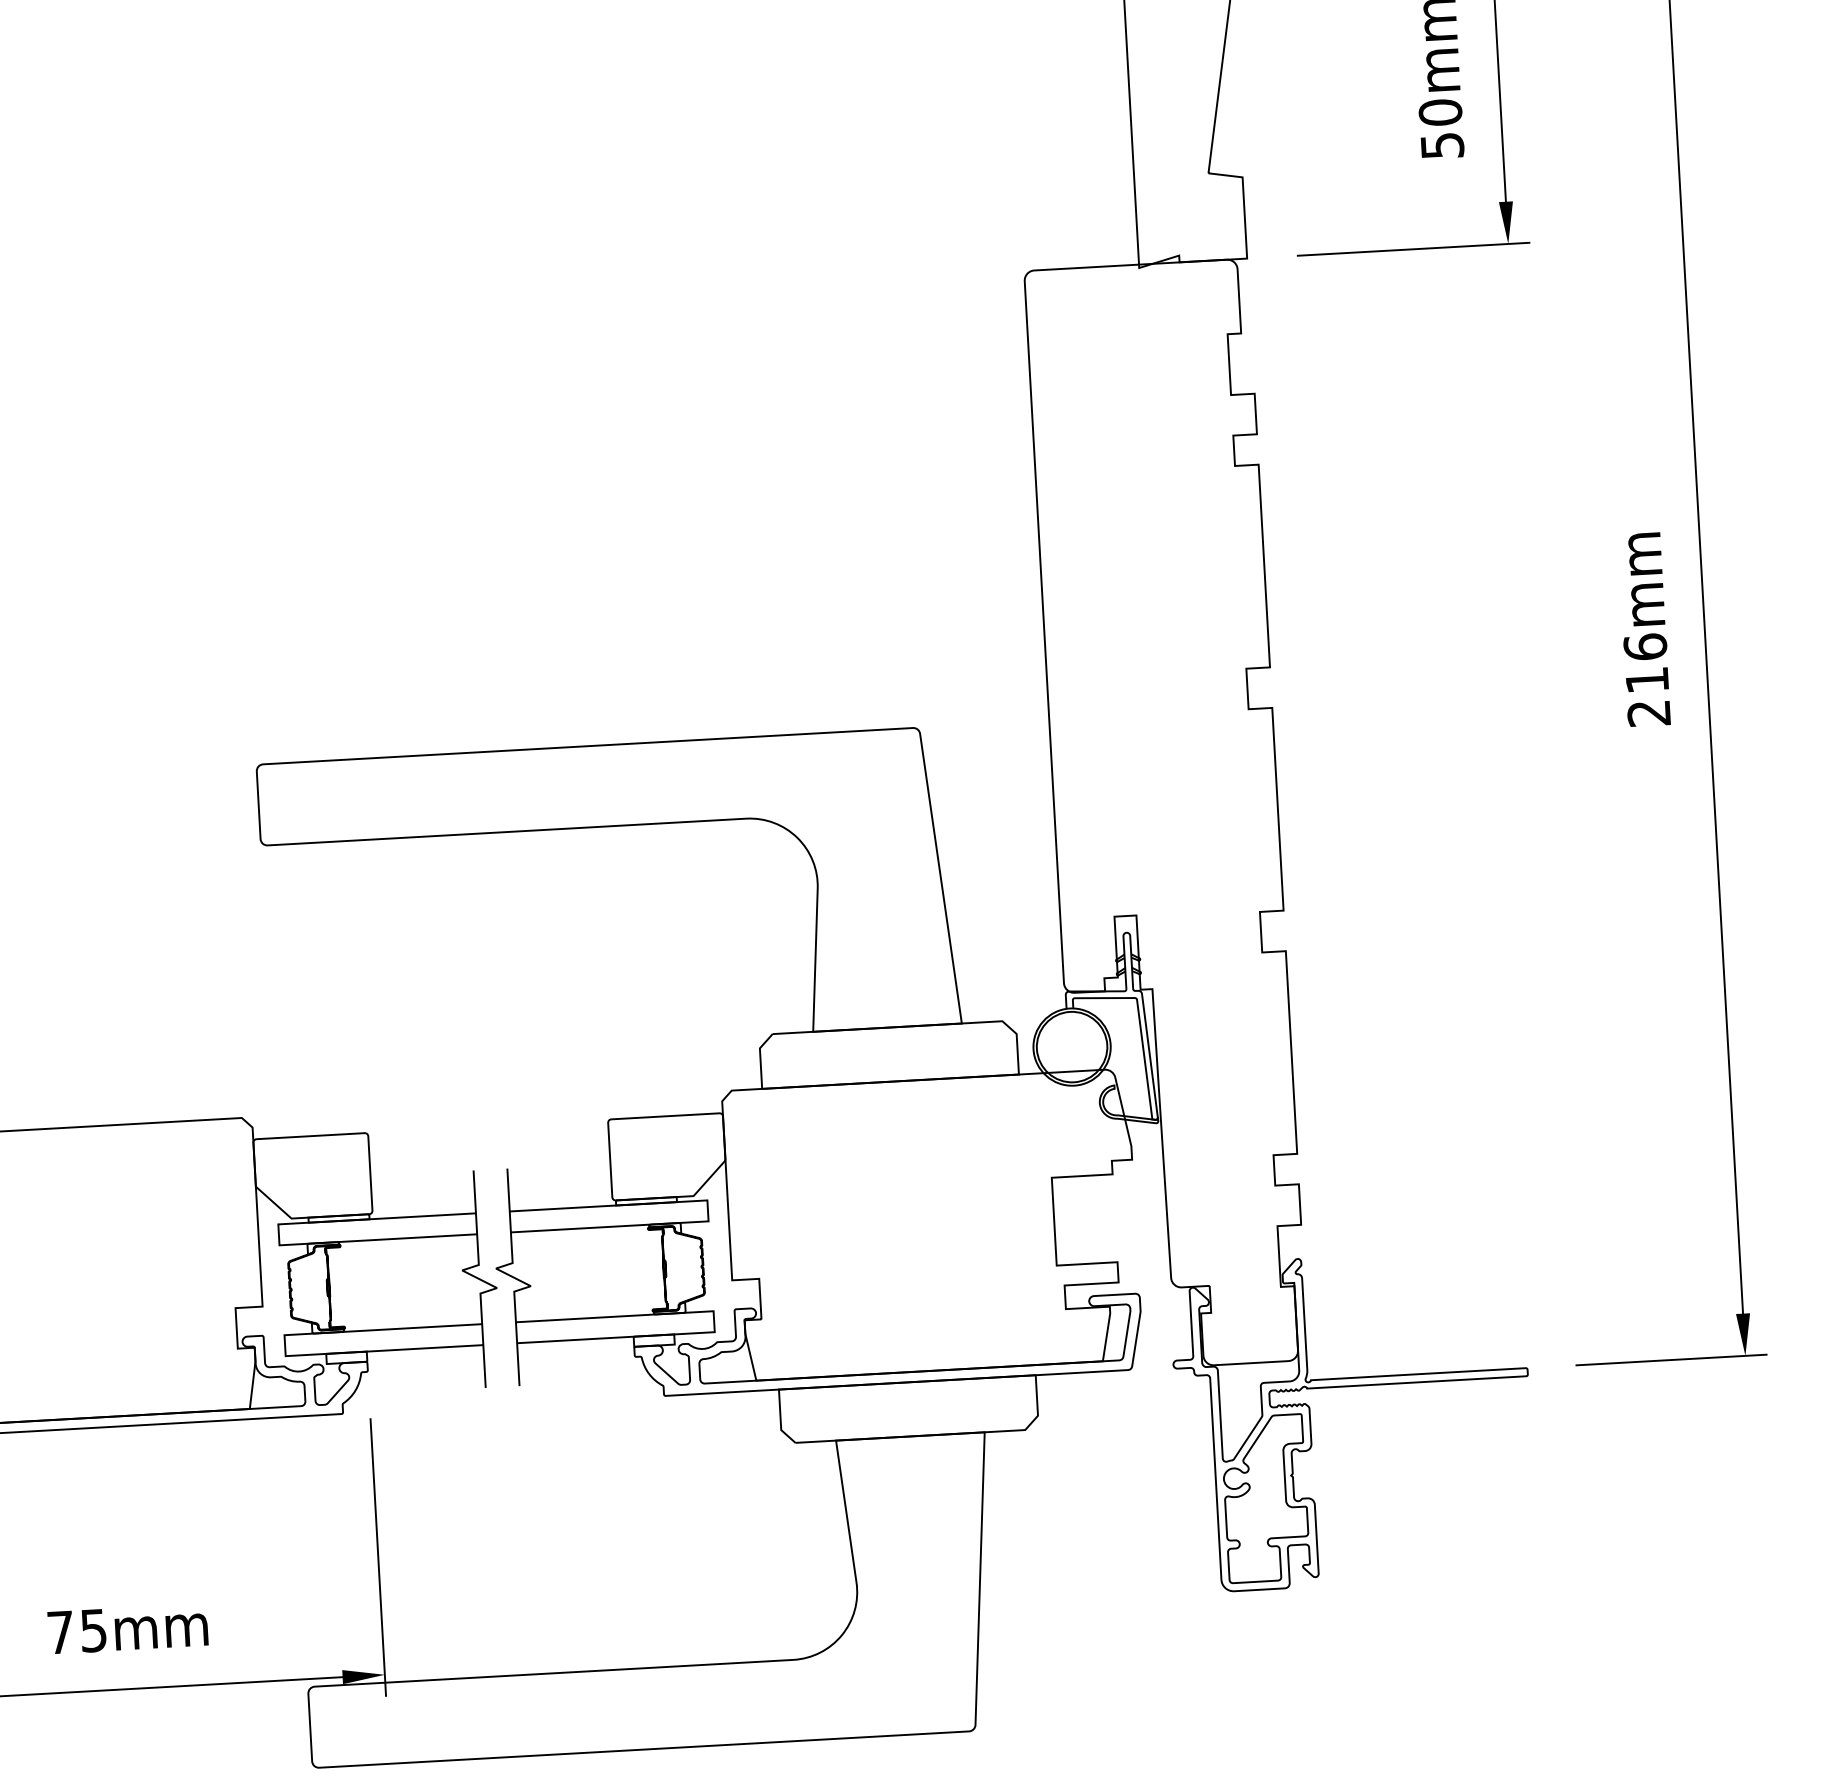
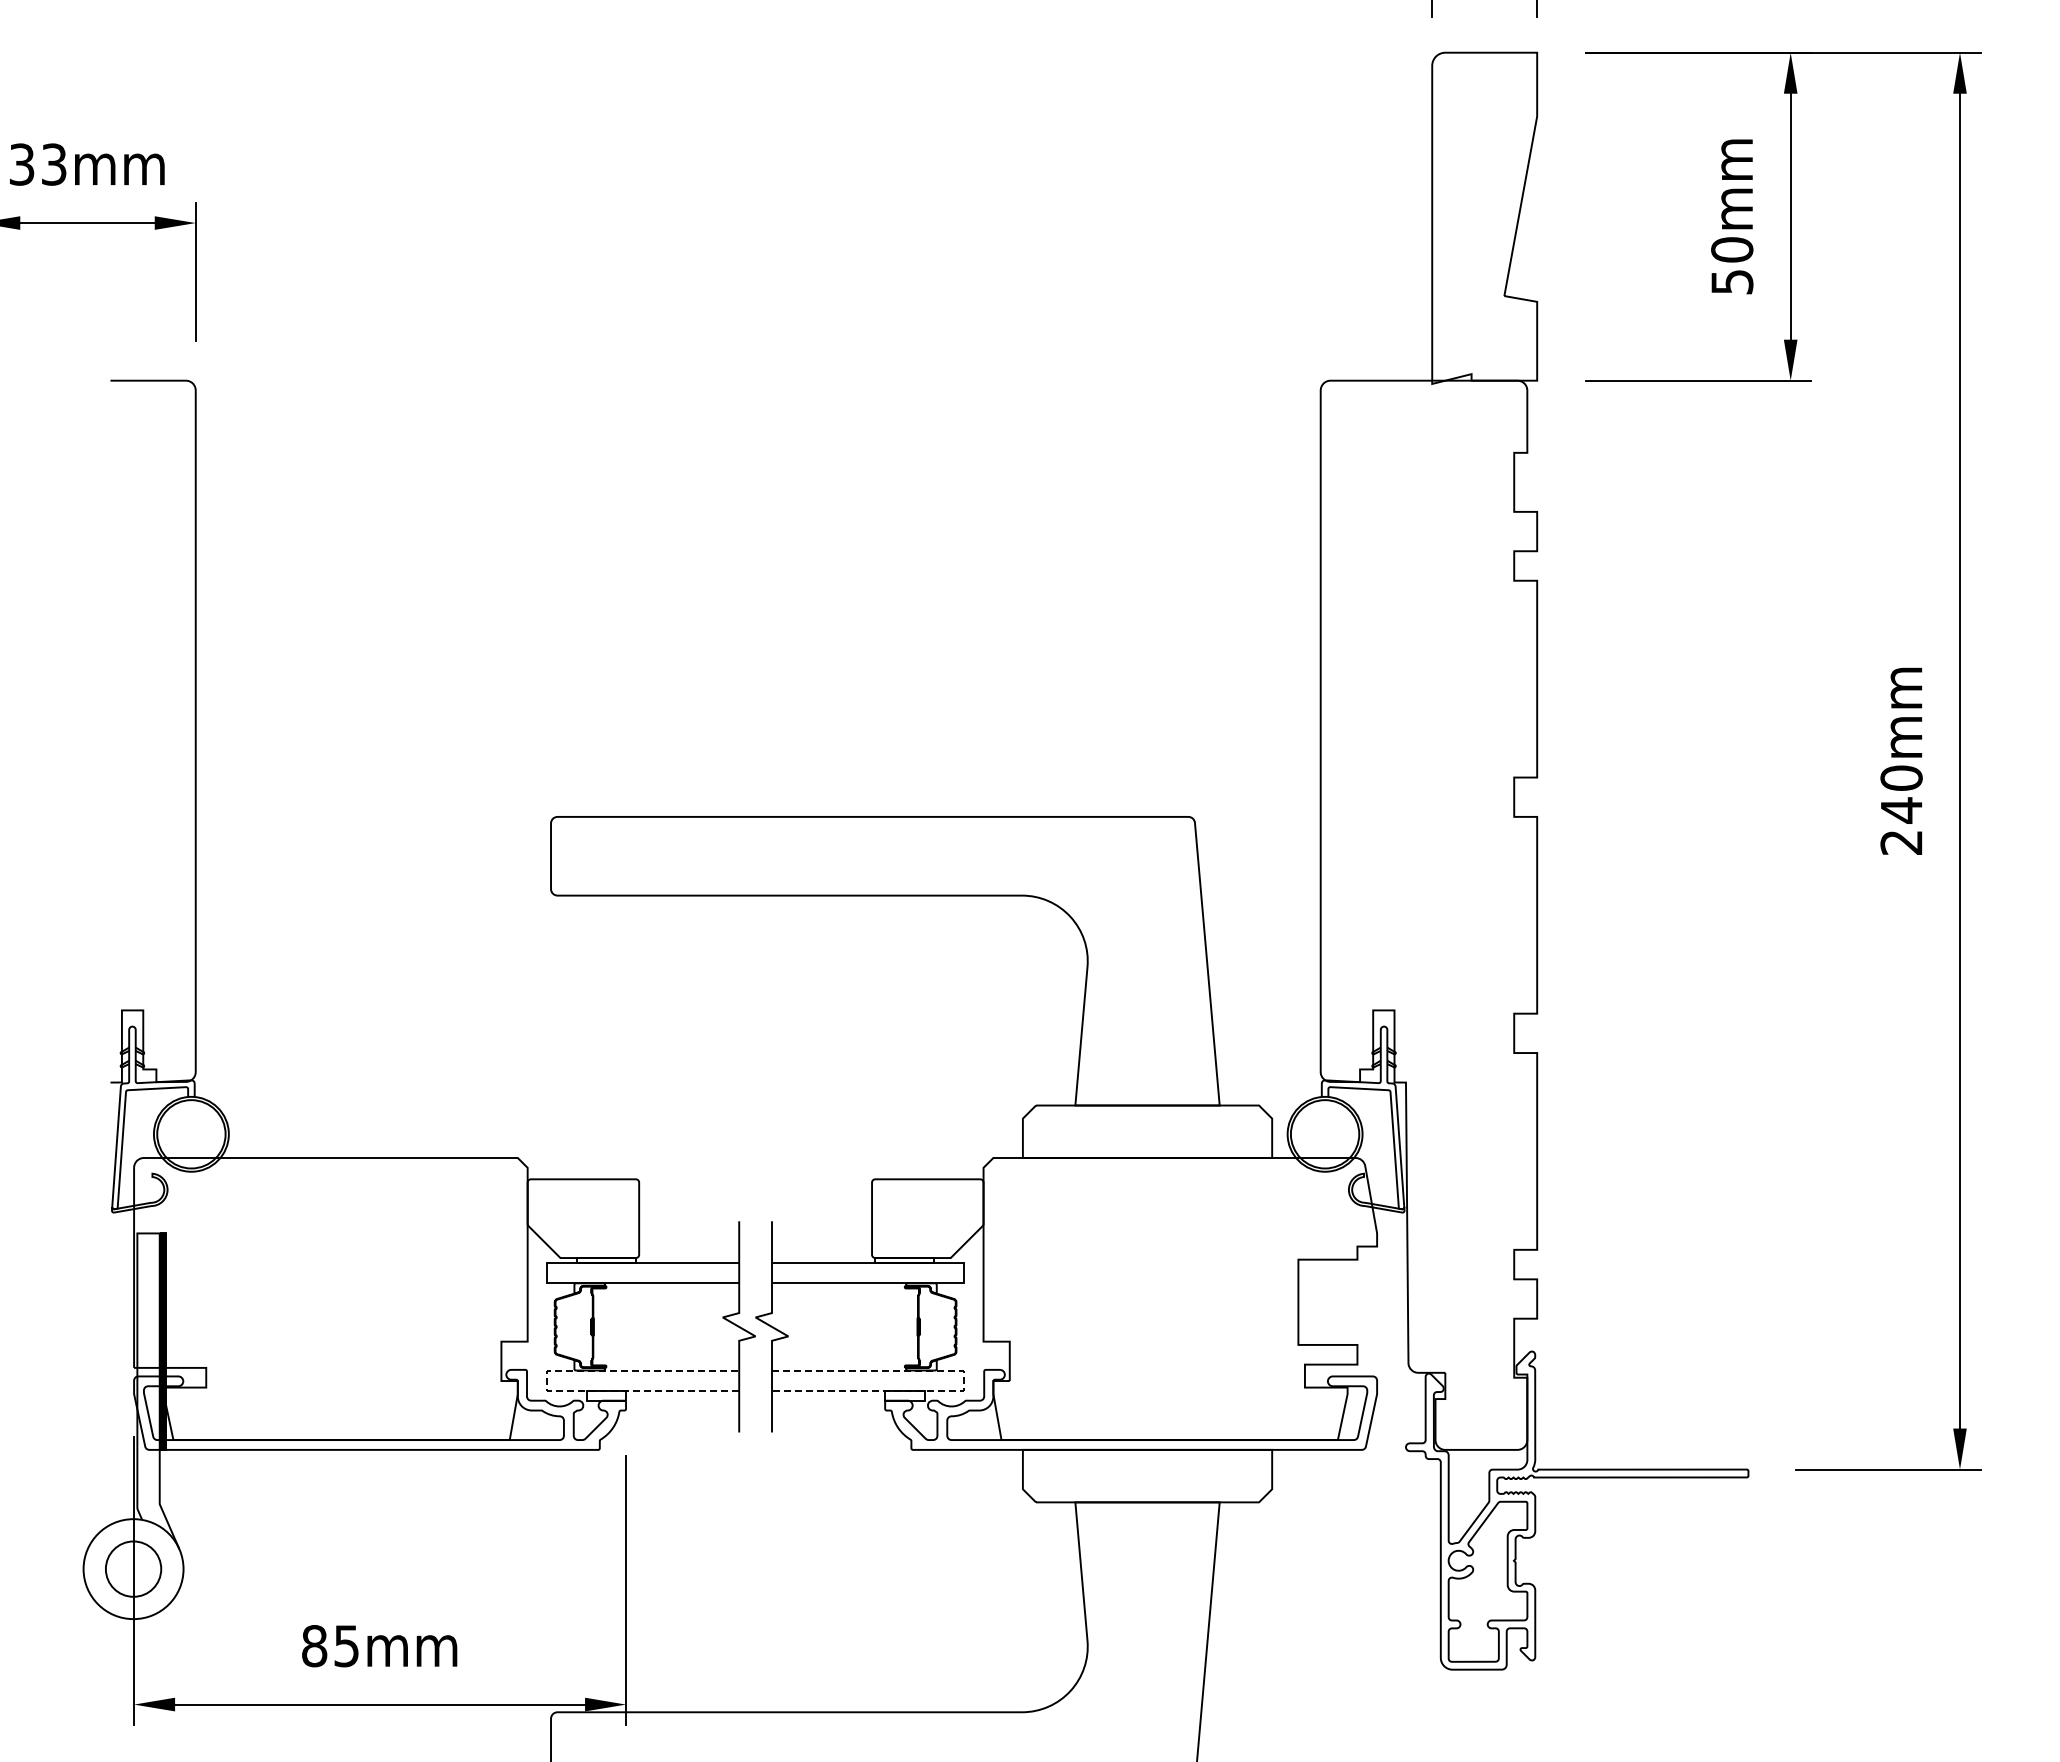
text: (1646, 663) -> (1901, 794), 216mm -> 240mm
line: (713, 1322) -> (963, 1381), solid -> dashed
line: (285, 1345) -> (547, 1380), solid -> dashed
text: (60, 1632) -> (314, 1646), 75mm -> 85mm

